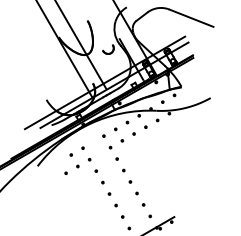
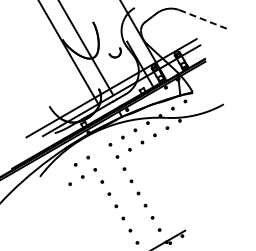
line: (190, 18) -> (202, 19), solid -> dashed

